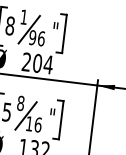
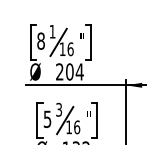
text: (32, 37) -> (62, 49), 96 -> 16
text: (21, 103) -> (59, 109), 8 -> 3

